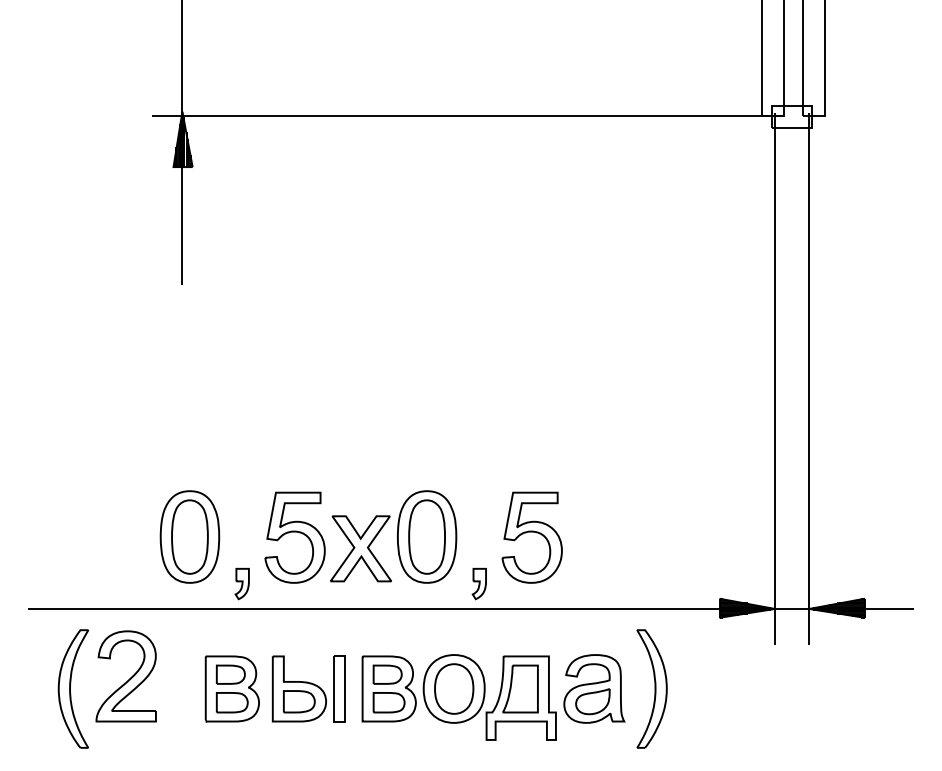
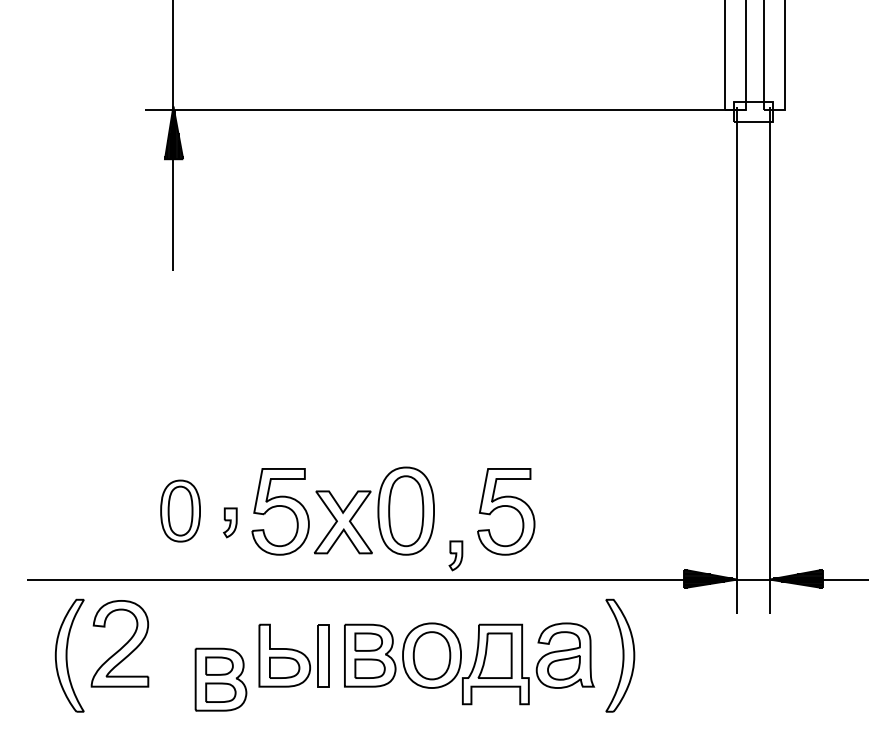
part: (189, 536) -> (180, 510), size x0.7
part: (242, 583) -> (230, 522), moved
part: (231, 688) -> (220, 679), moved

